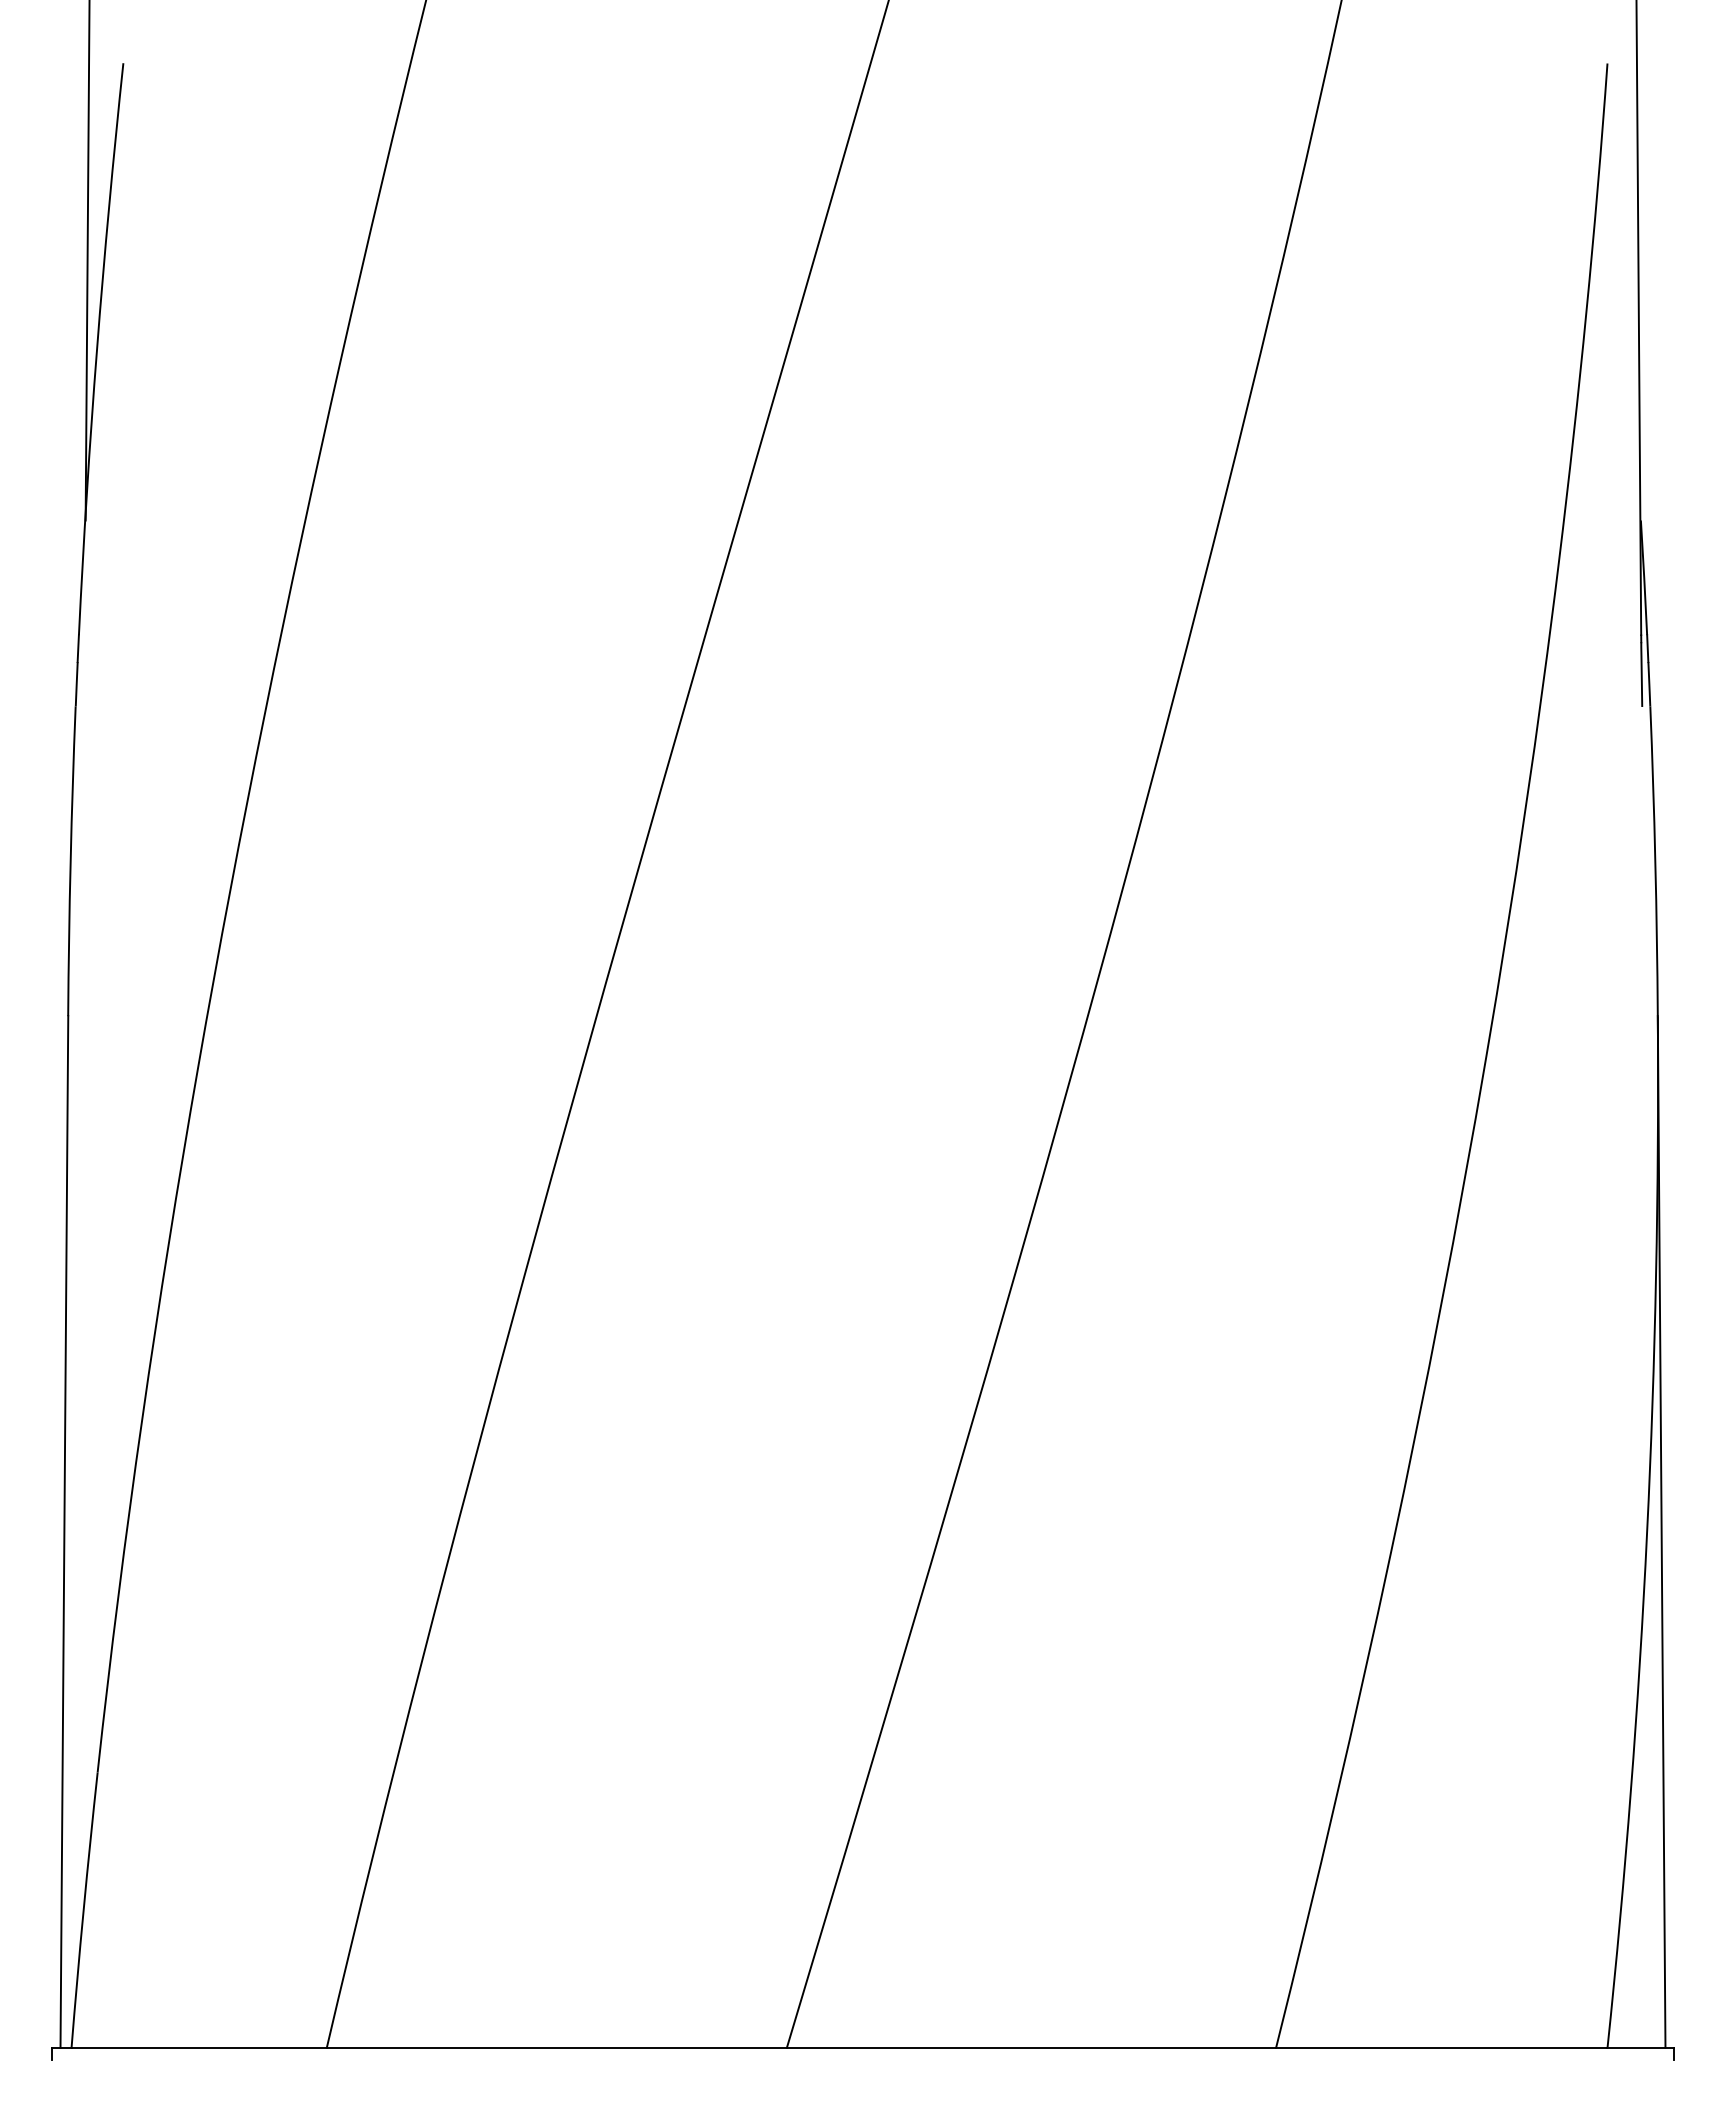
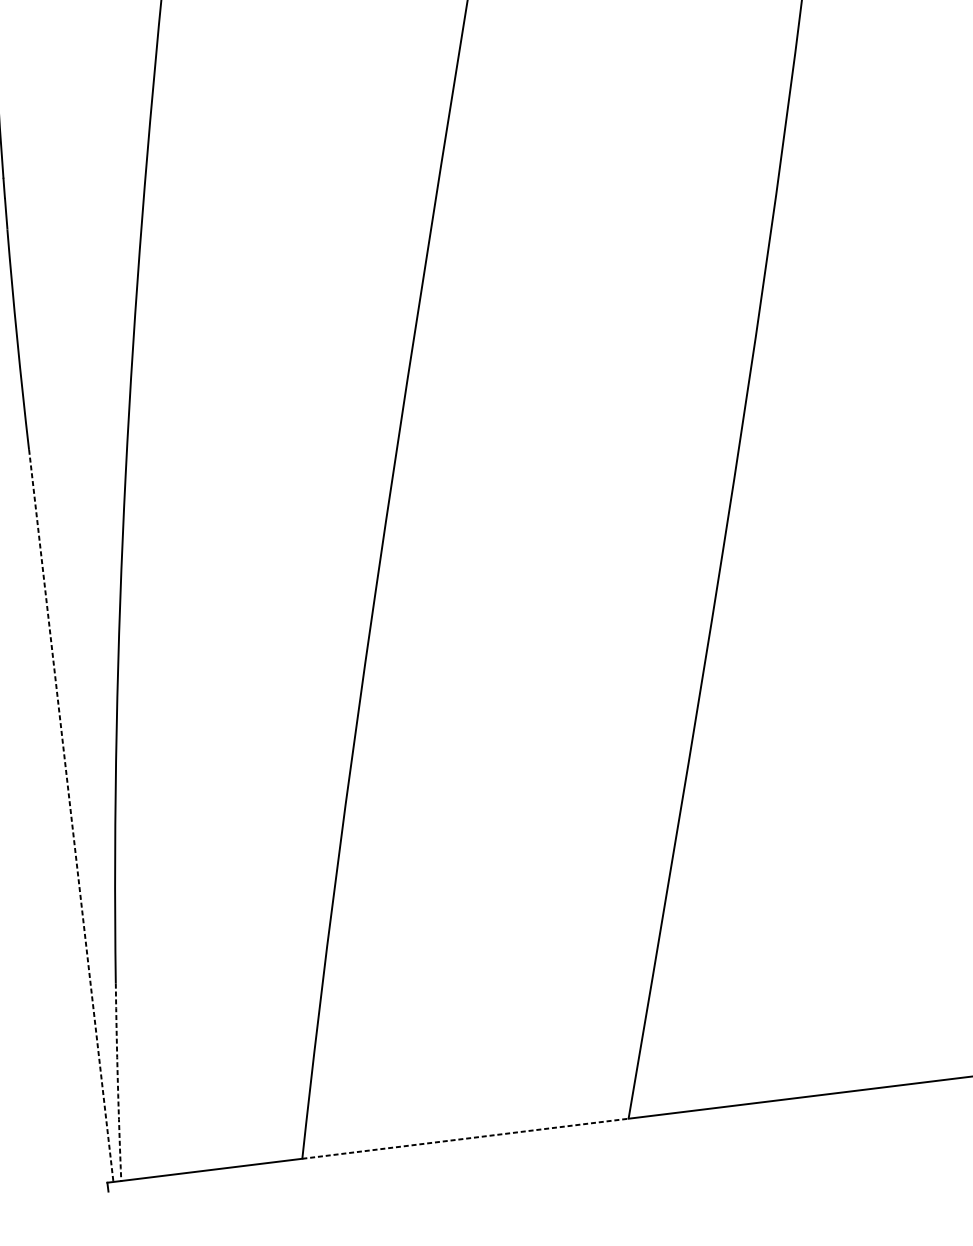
line: (64, 1531) -> (71, 815), solid -> dashed
arc: (83, 1910) -> (117, 1082), solid -> dashed
line: (556, 2047) -> (465, 1138), solid -> dashed

